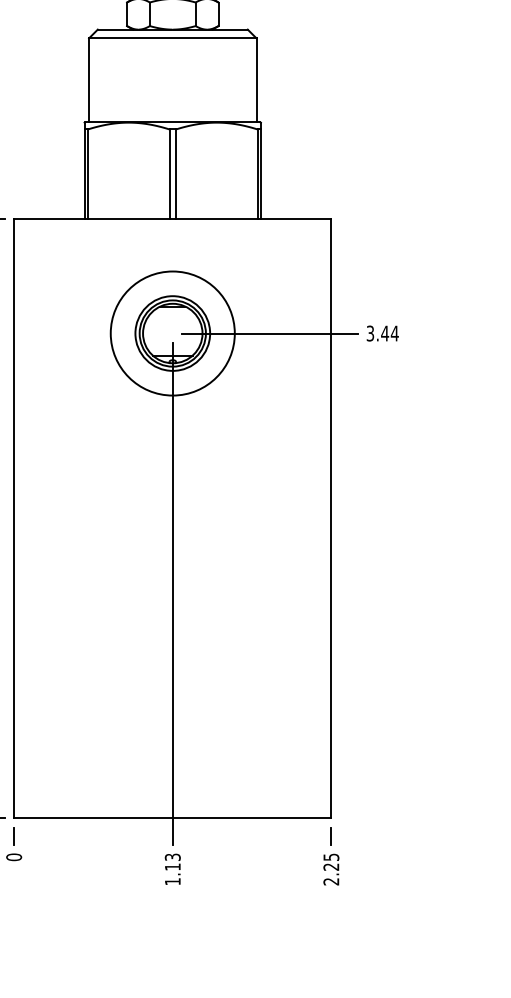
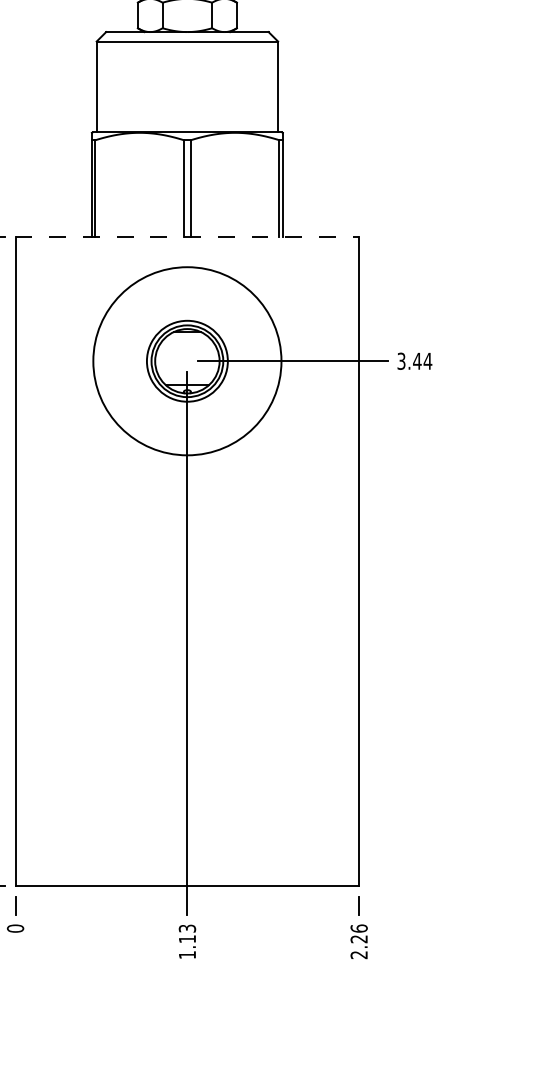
line: (172, 219) -> (187, 237), solid -> dashed
circle: (172, 333) -> (187, 361), size x1.4
text: (330, 857) -> (358, 928), 2.25 -> 2.26

